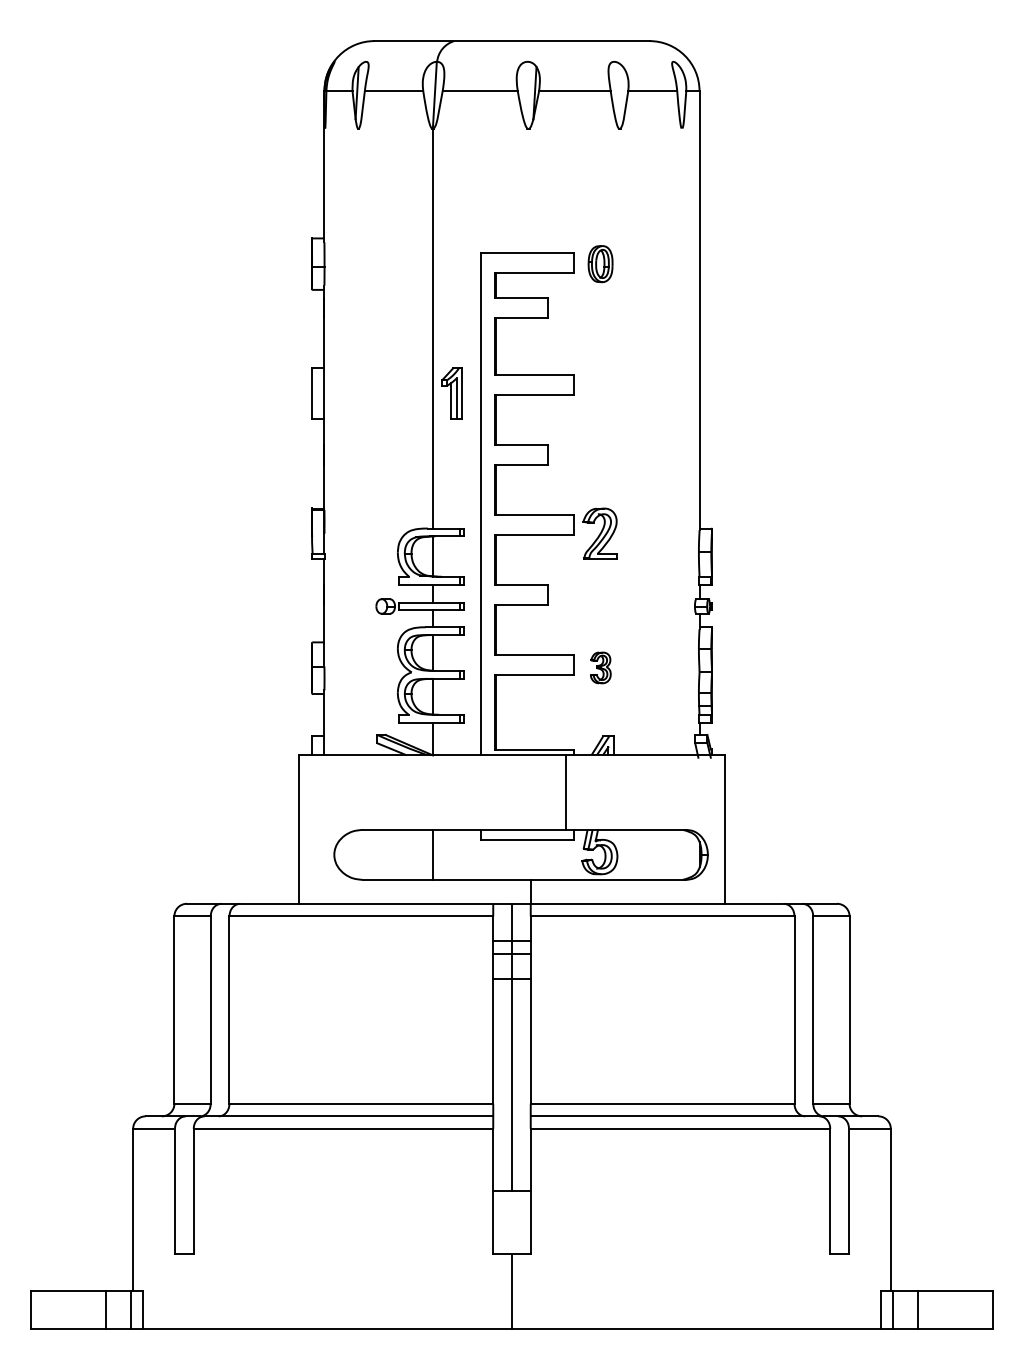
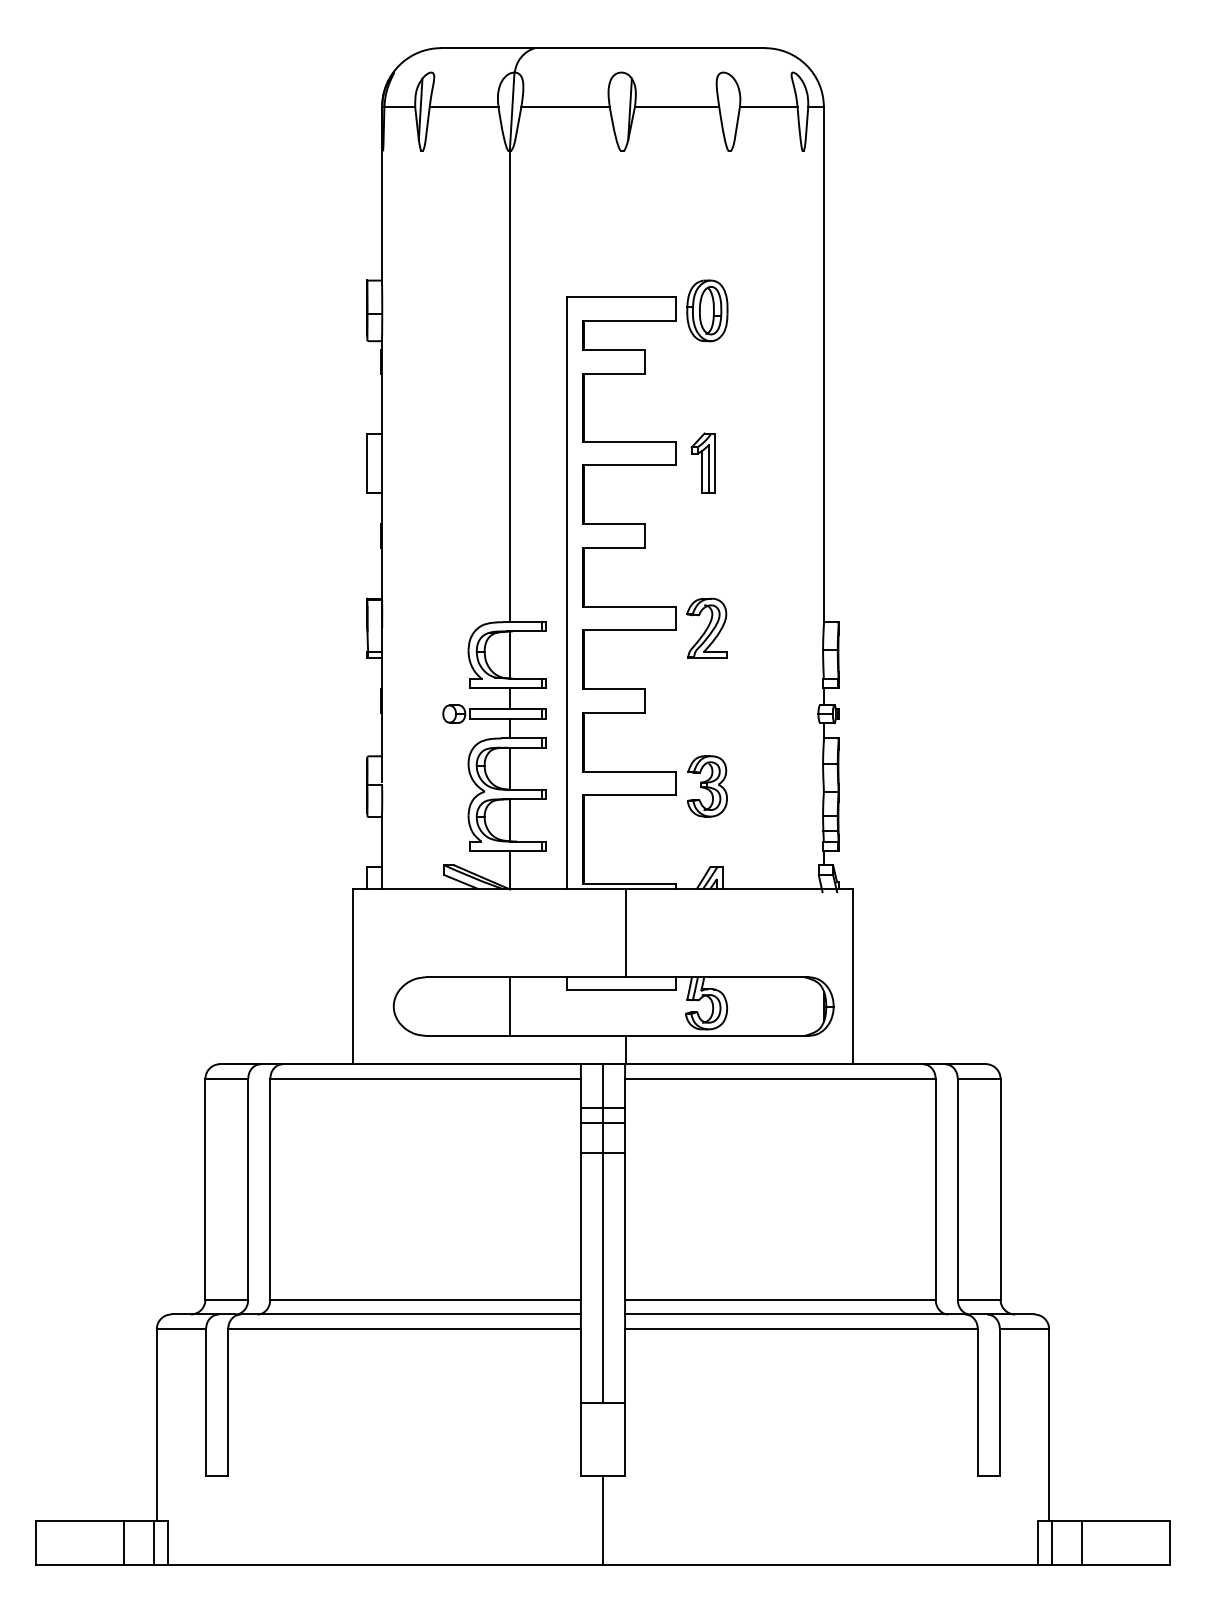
part: (600, 263) -> (707, 310), size x1.43
part: (451, 393) -> (702, 463), moved
part: (600, 667) -> (707, 785), size x1.67
line: (566, 791) -> (625, 931), moved

